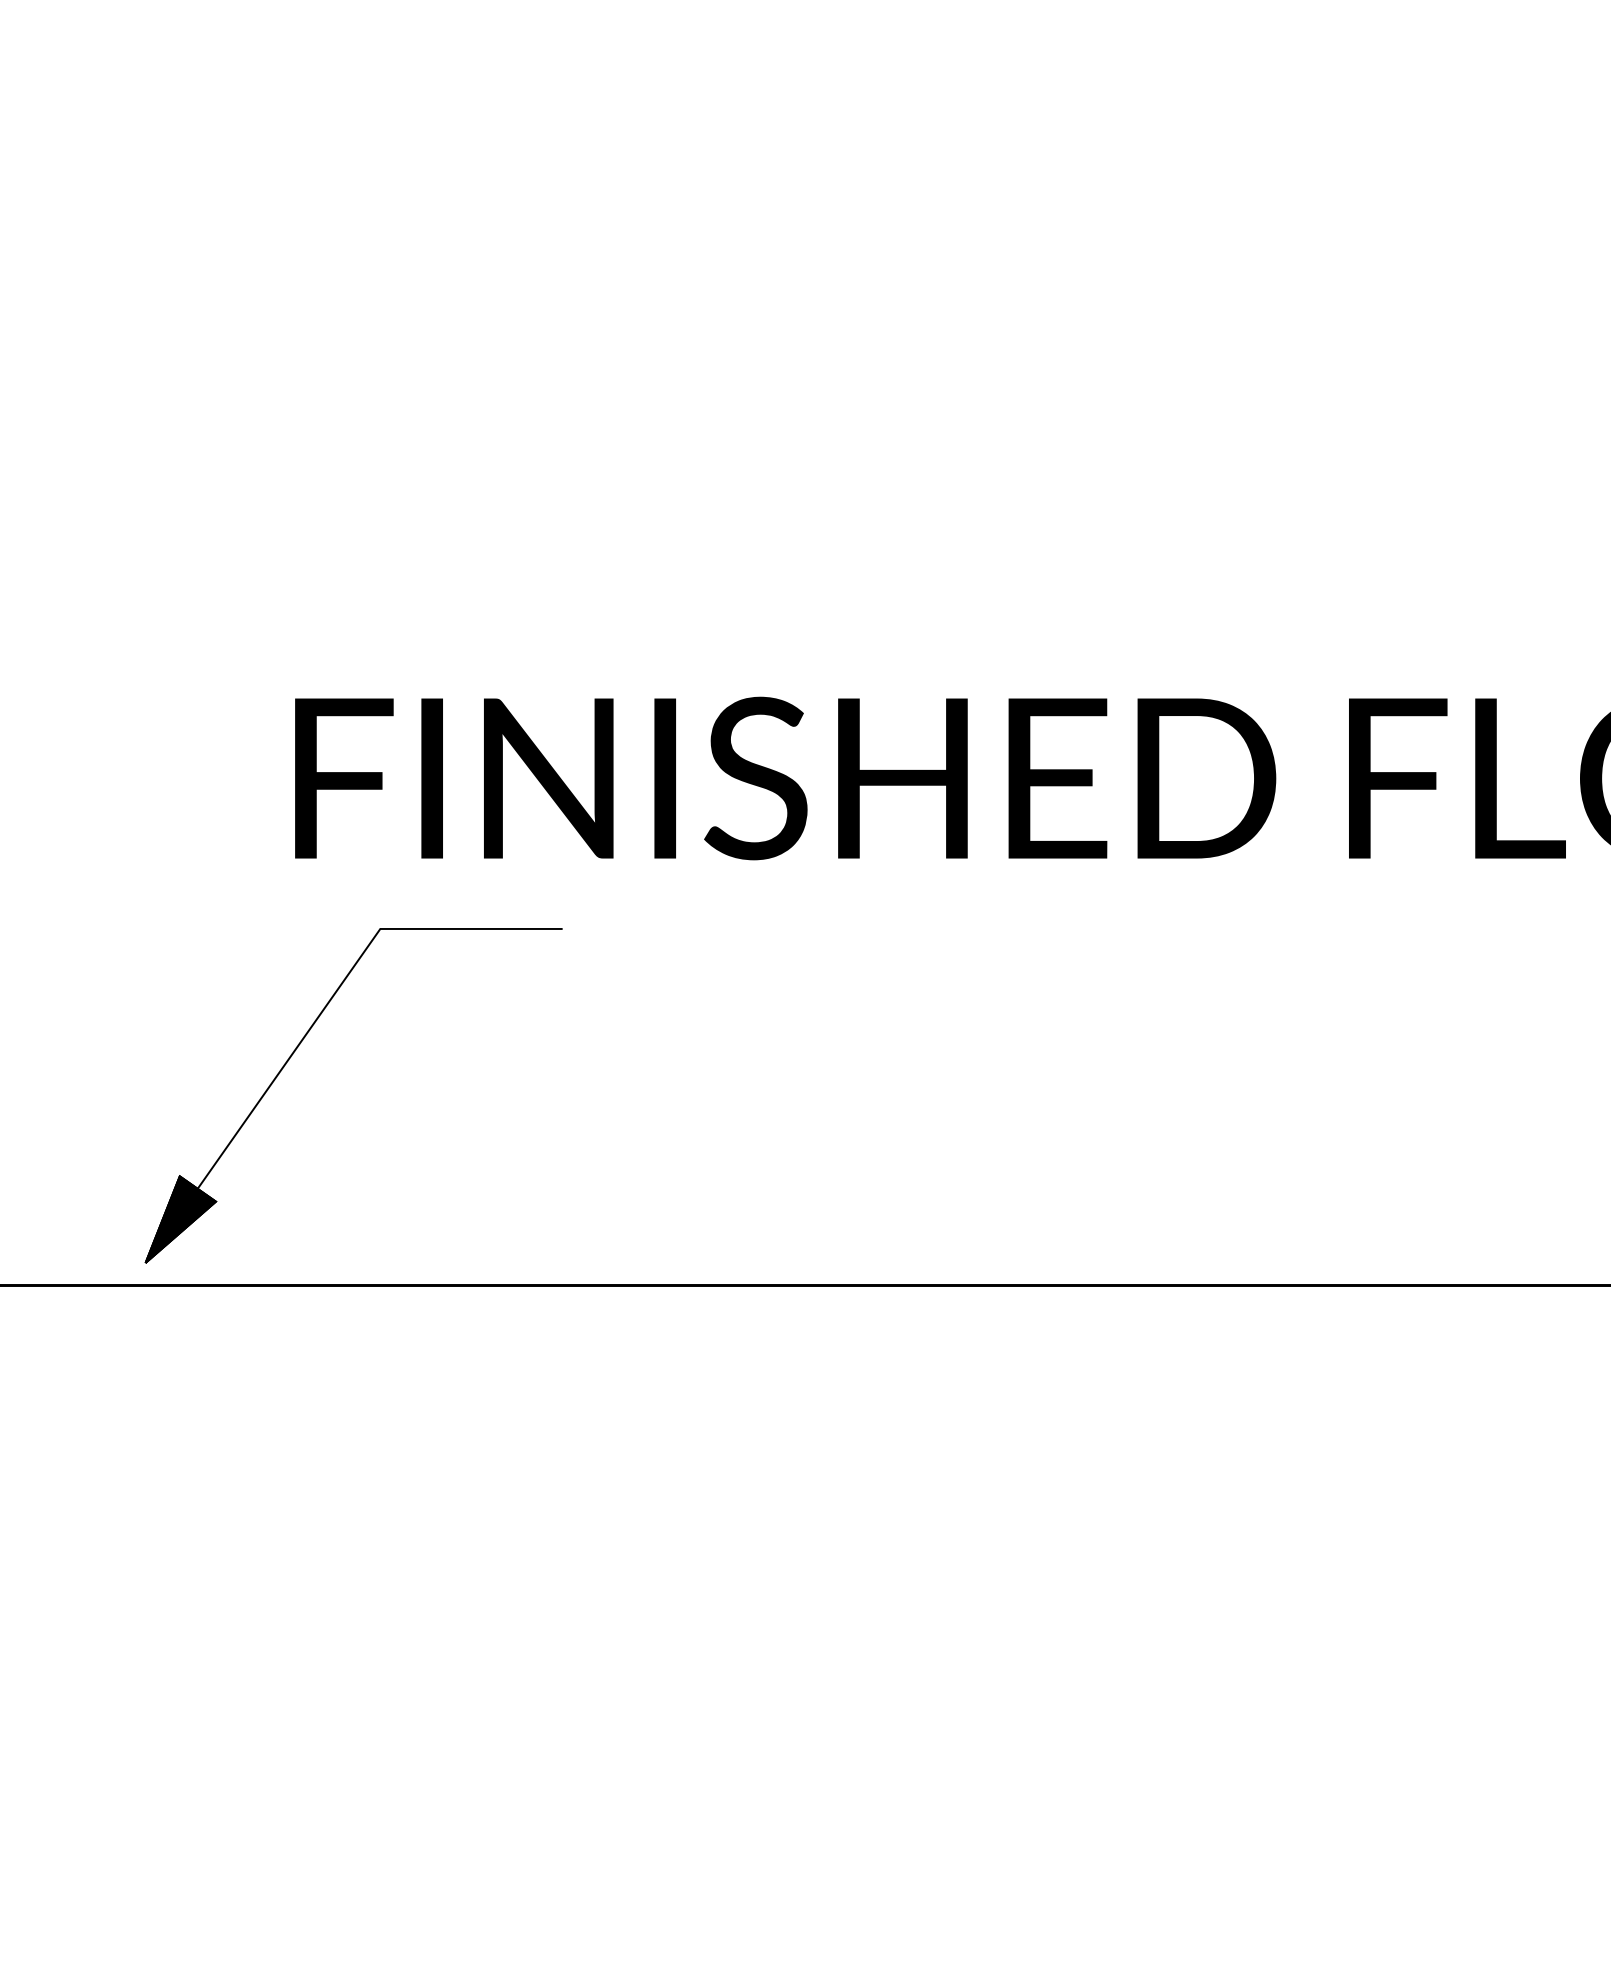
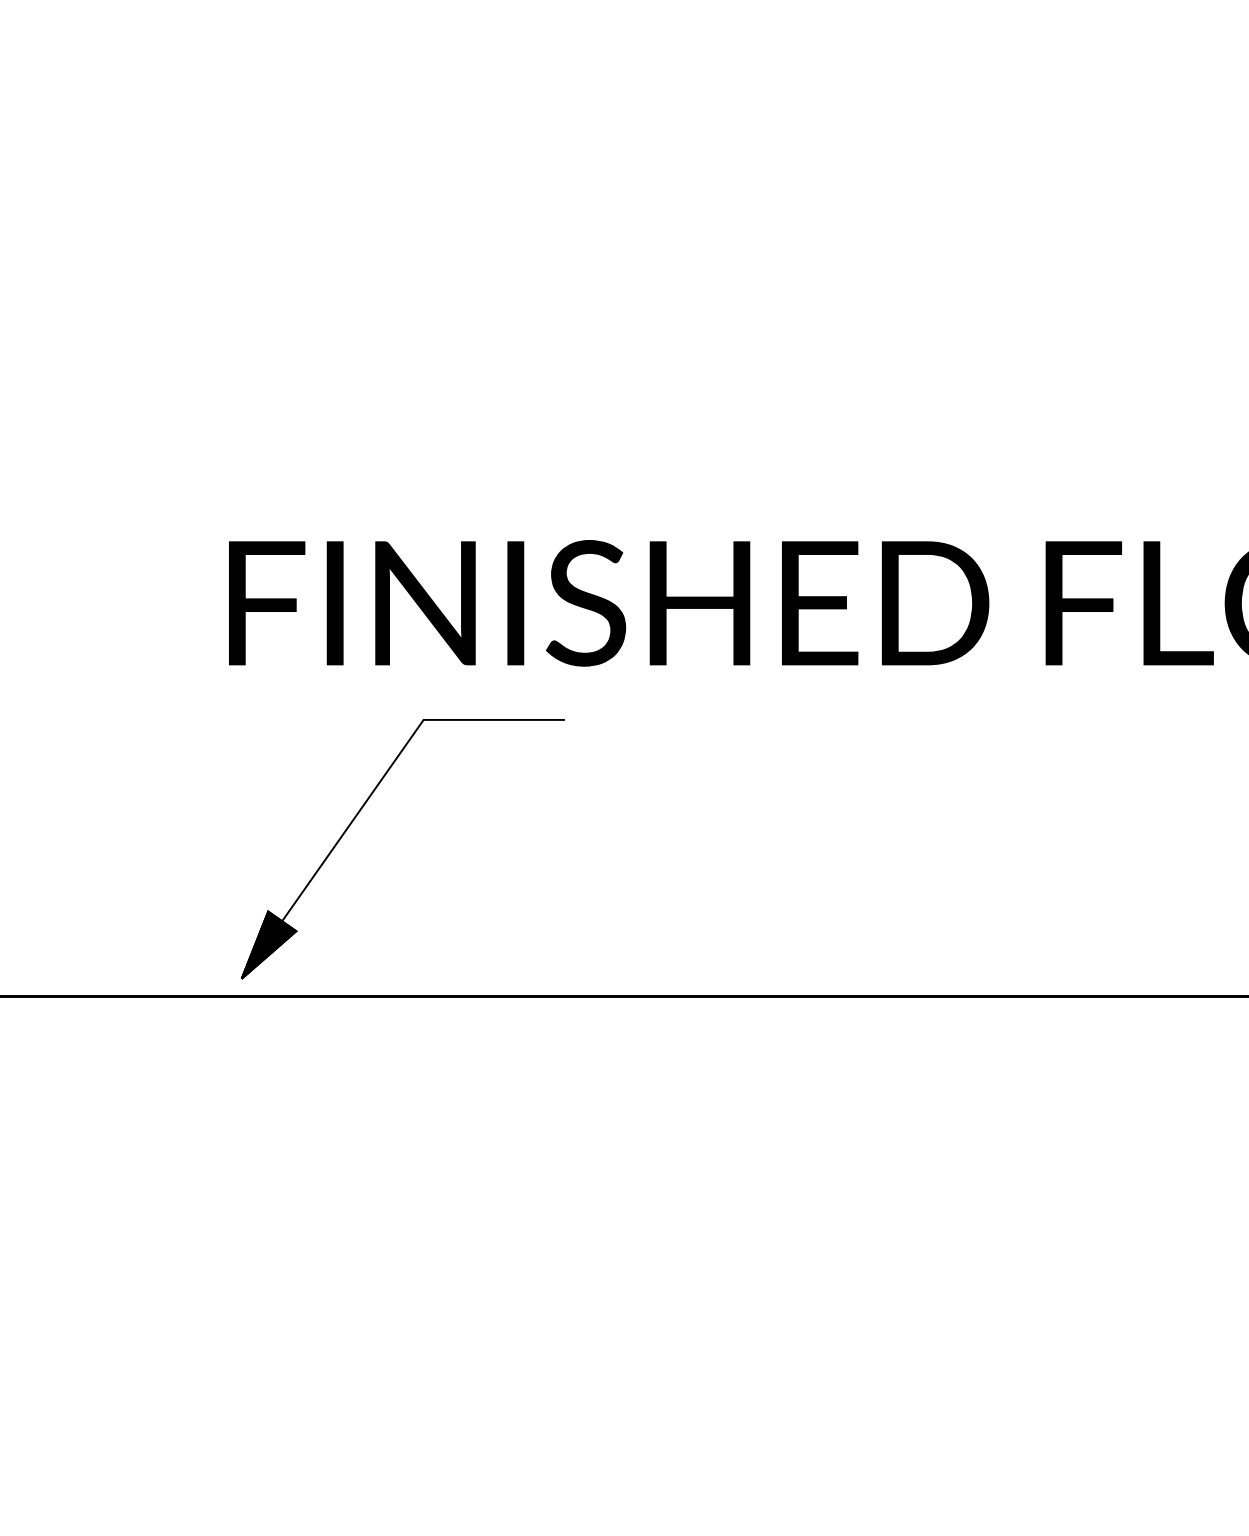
part: (296, 1050) -> (358, 814), moved

